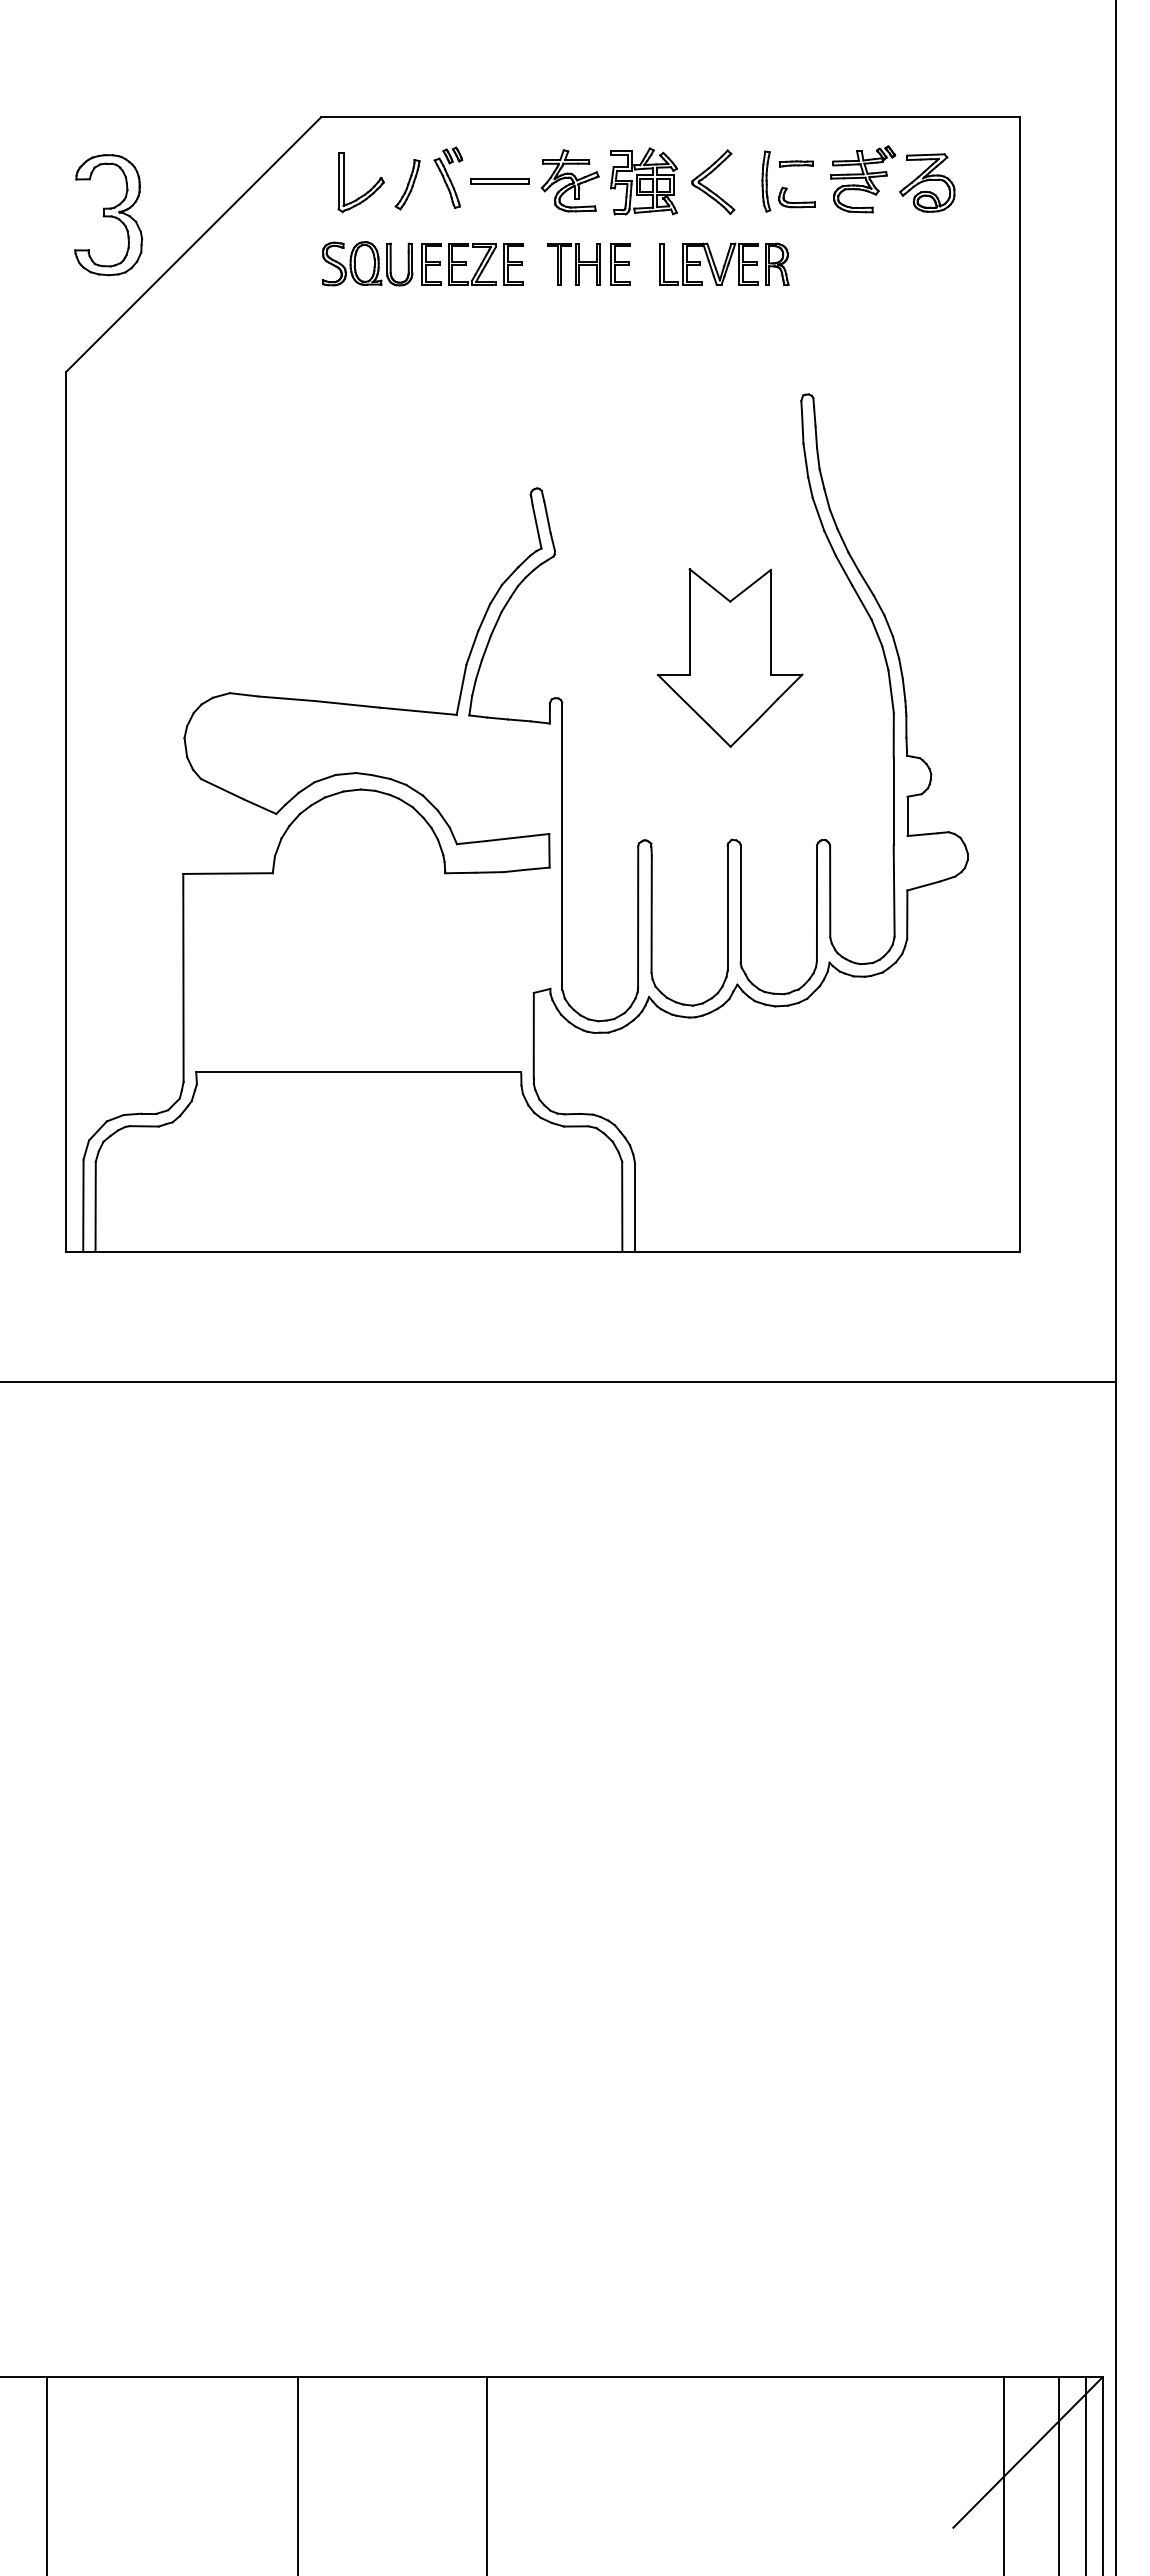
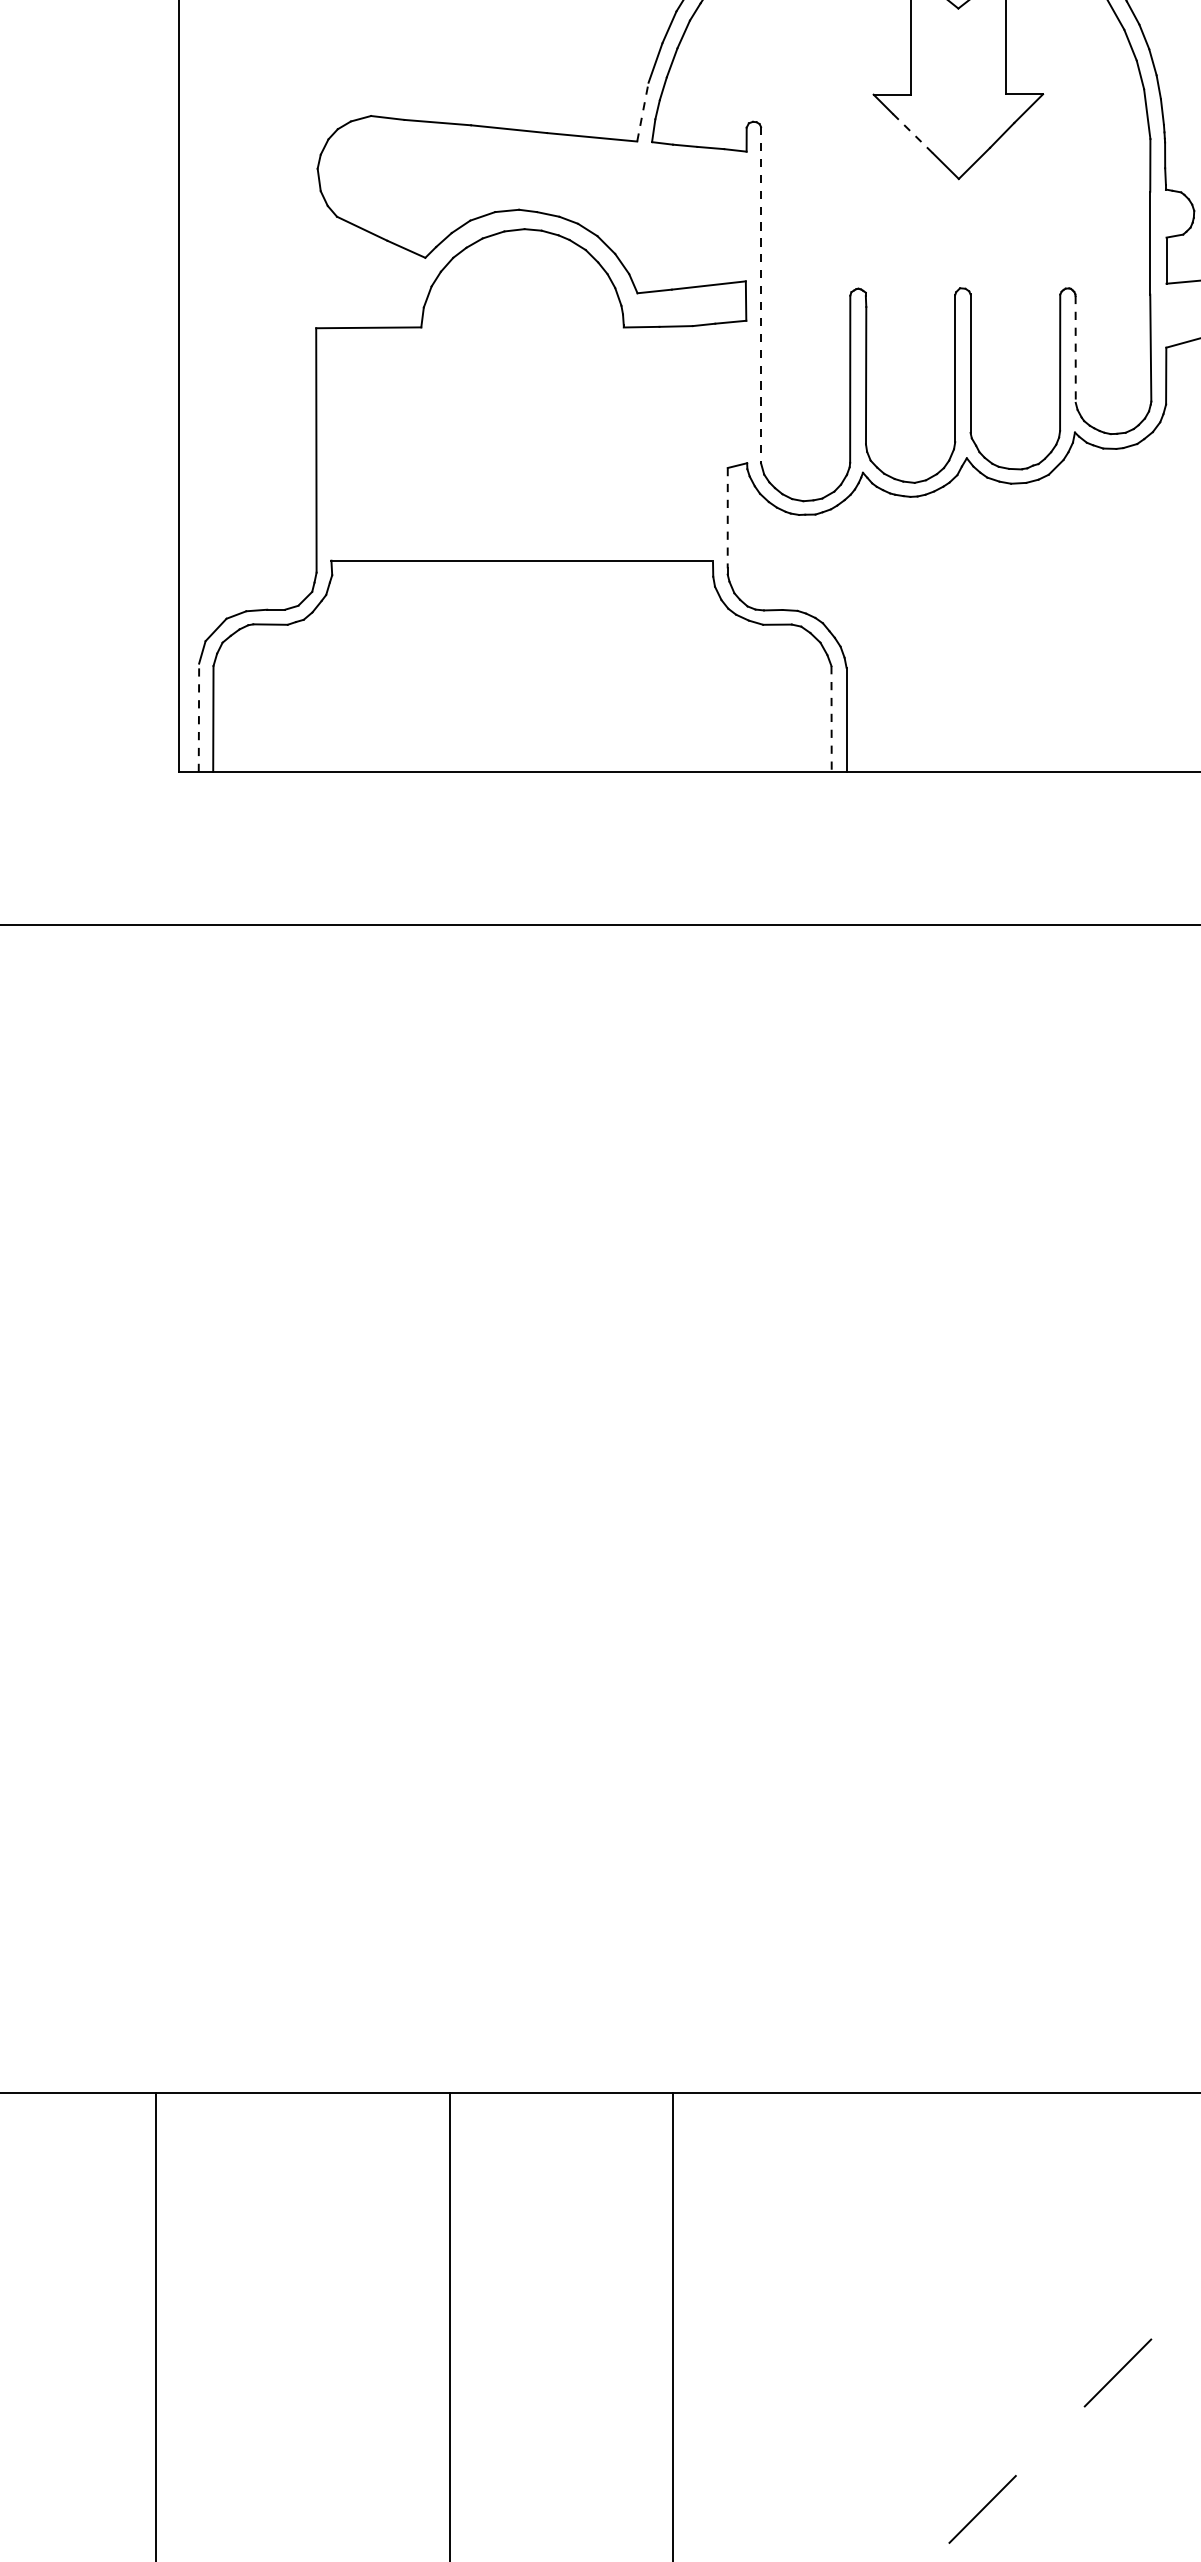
line: (461, 689) -> (642, 111), solid -> dashed
line: (691, 708) -> (912, 134), solid -> dashed
line: (562, 846) -> (761, 296), solid -> dashed
line: (830, 891) -> (1076, 348), solid -> dashed
line: (533, 1035) -> (727, 517), solid -> dashed
line: (83, 1205) -> (199, 717), solid -> dashed
line: (622, 1207) -> (831, 719), solid -> dashed

